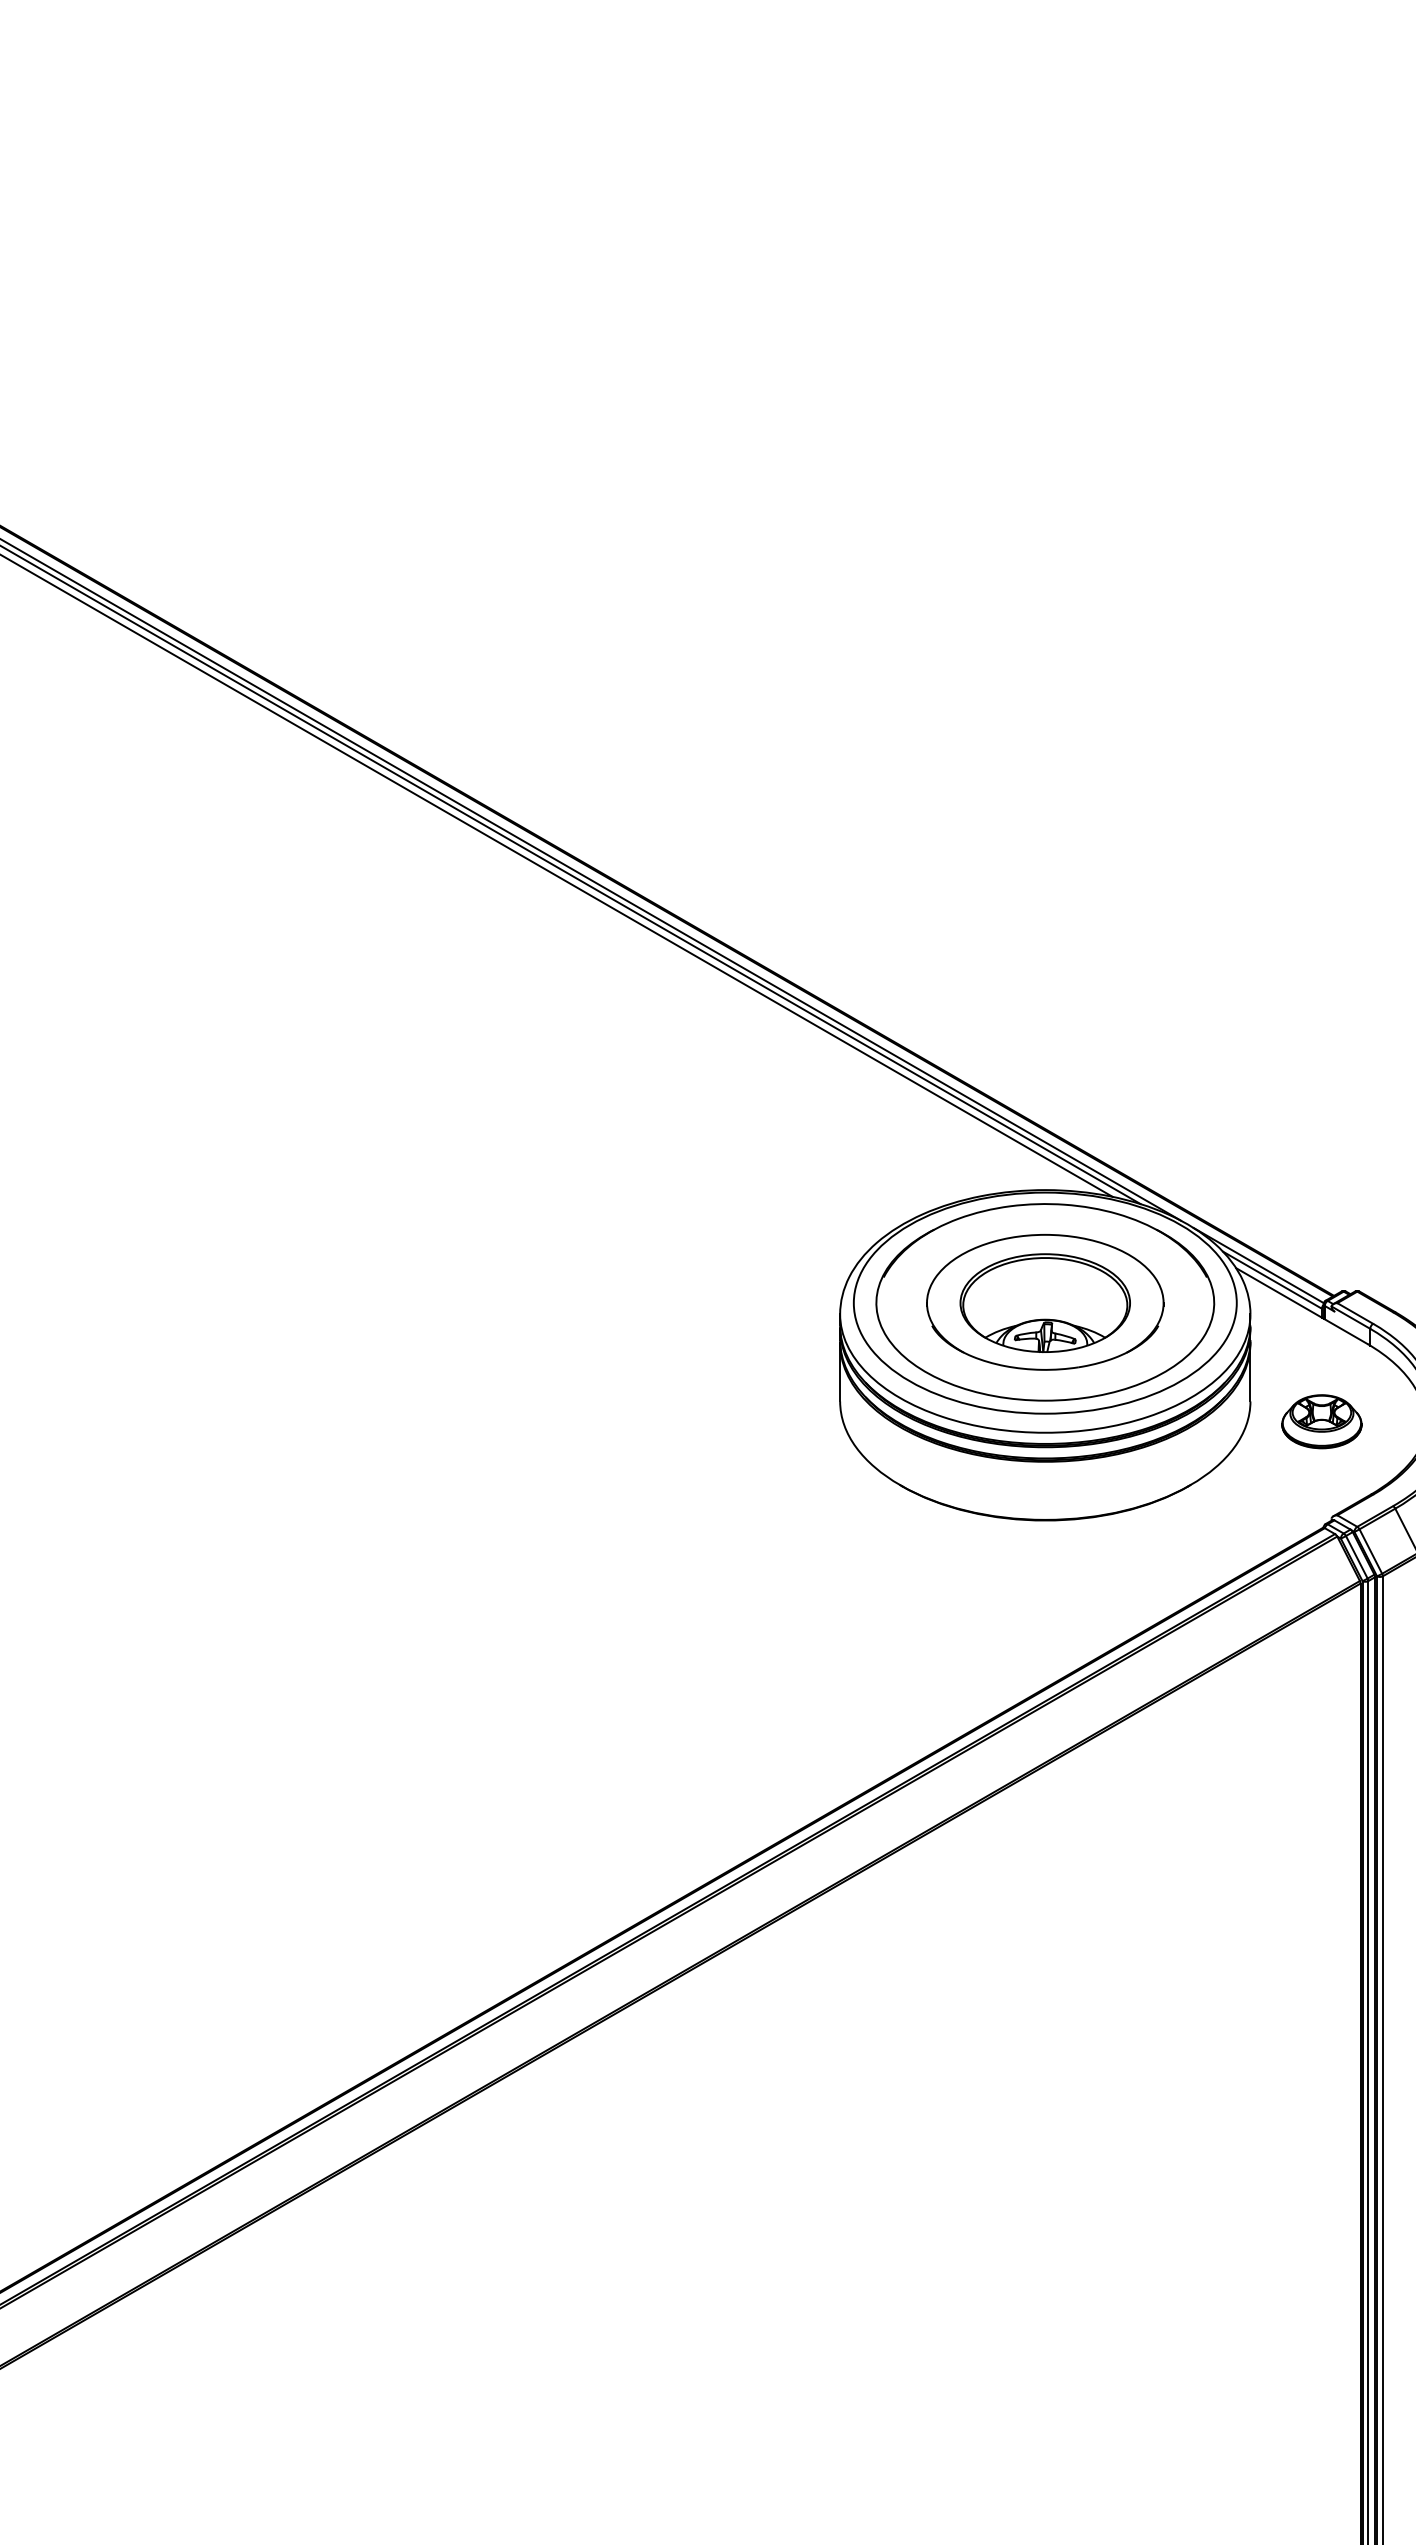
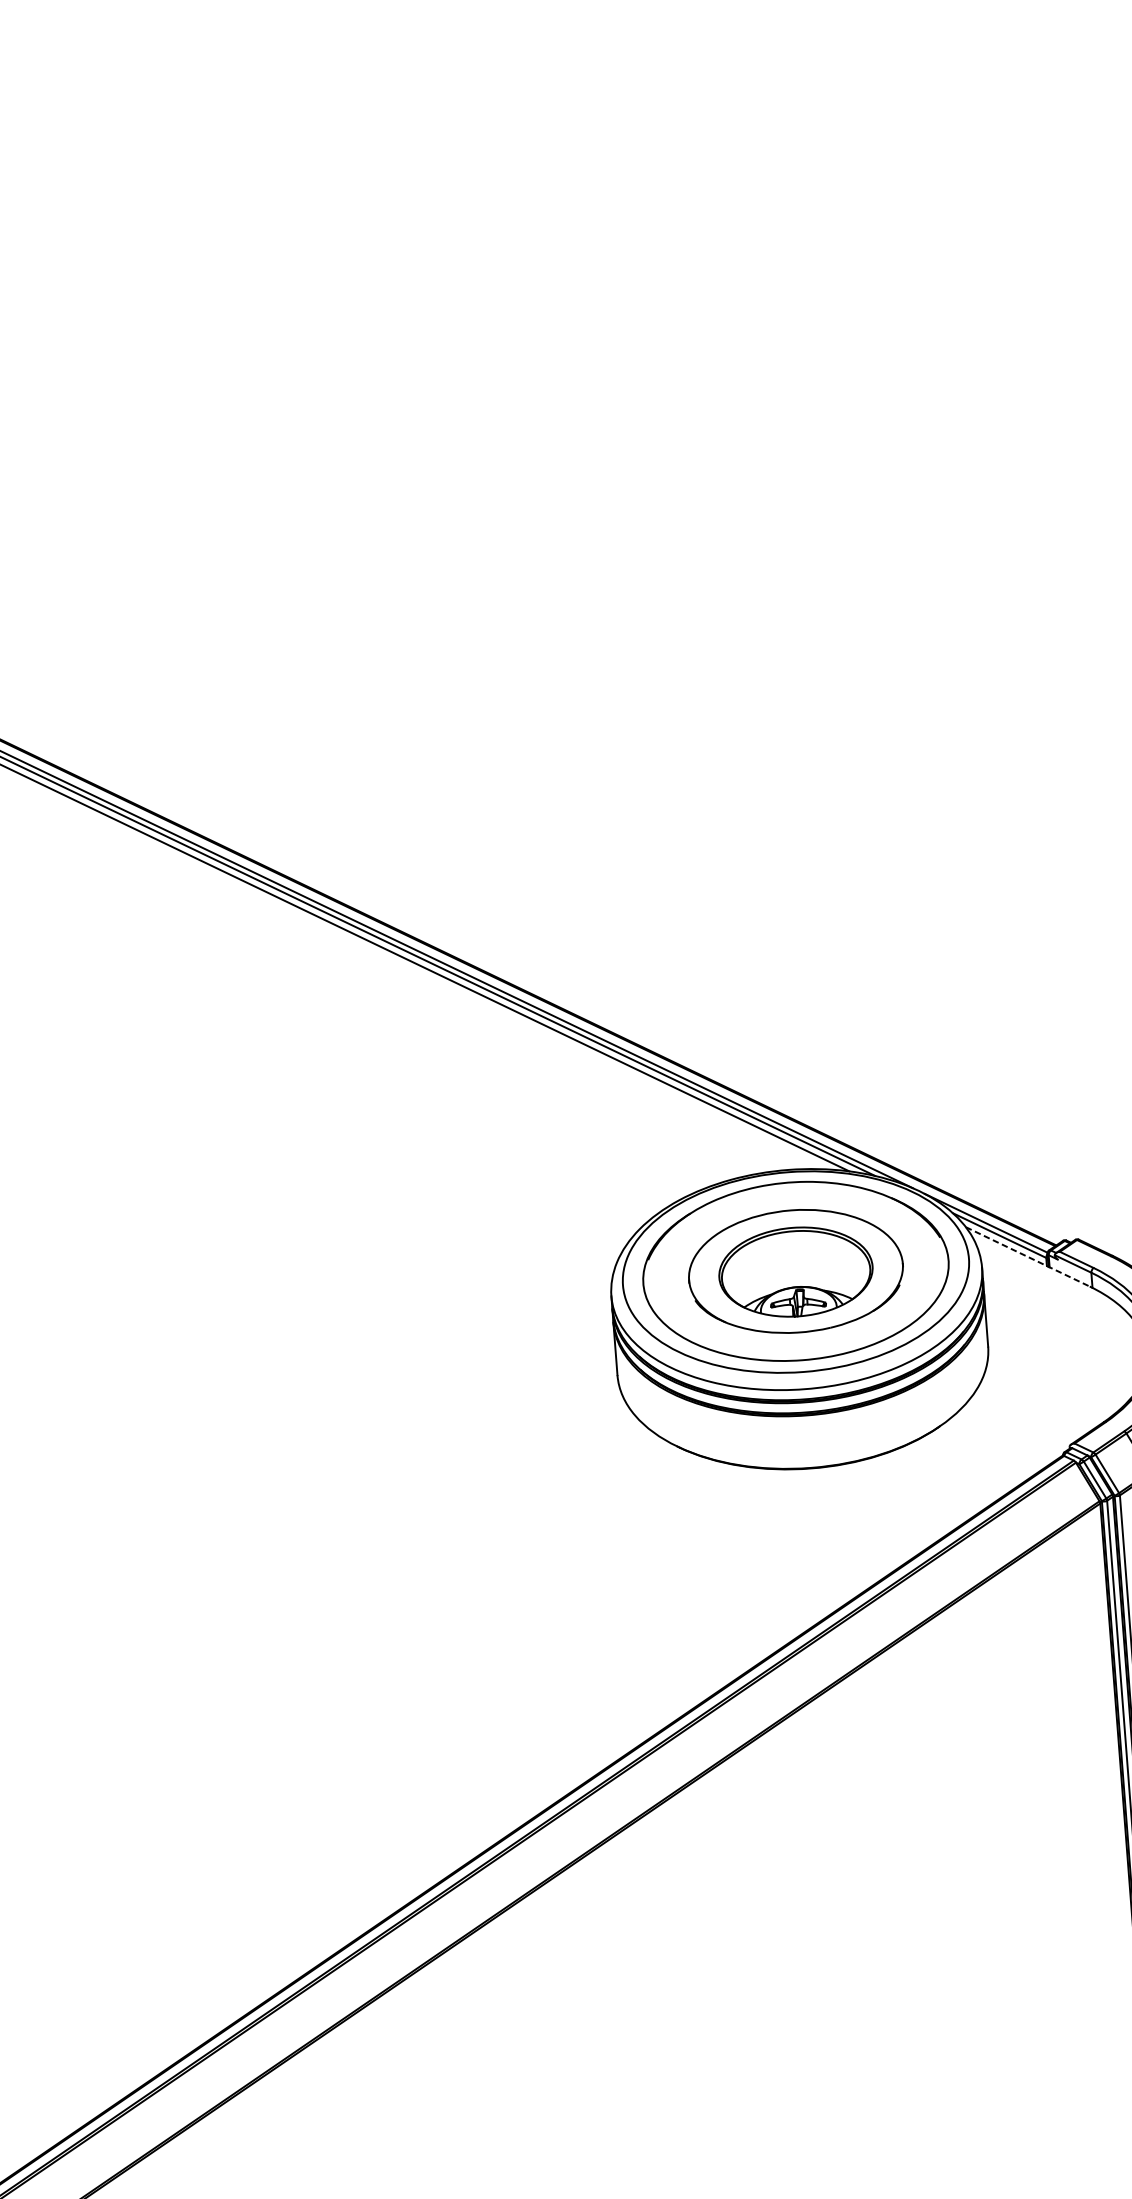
line: (1301, 1306) -> (1027, 1257), solid -> dashed
part: (1321, 1421) -> (1053, 1359), removed

